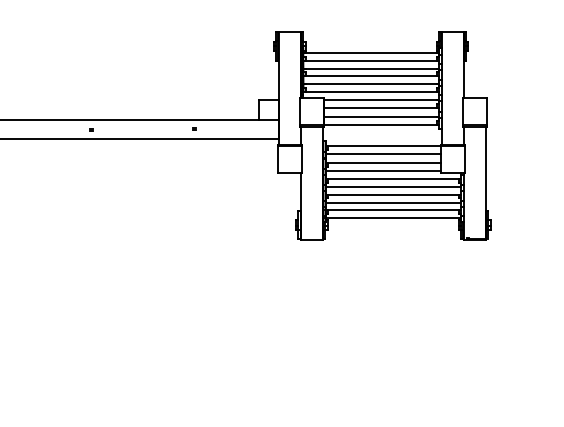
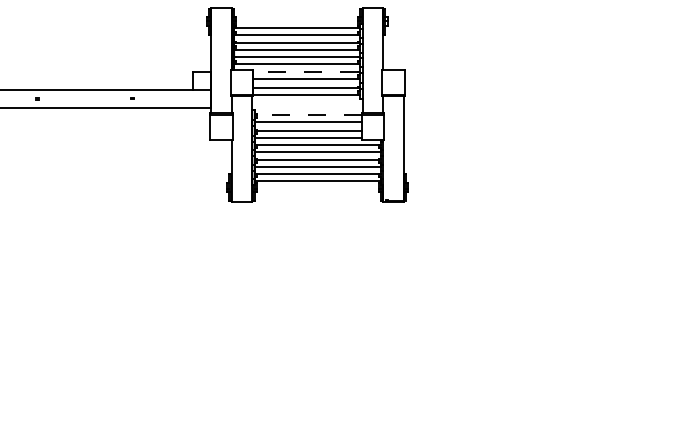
line: (380, 99) -> (305, 71), solid -> dashed
line: (383, 146) -> (308, 114), solid -> dashed

